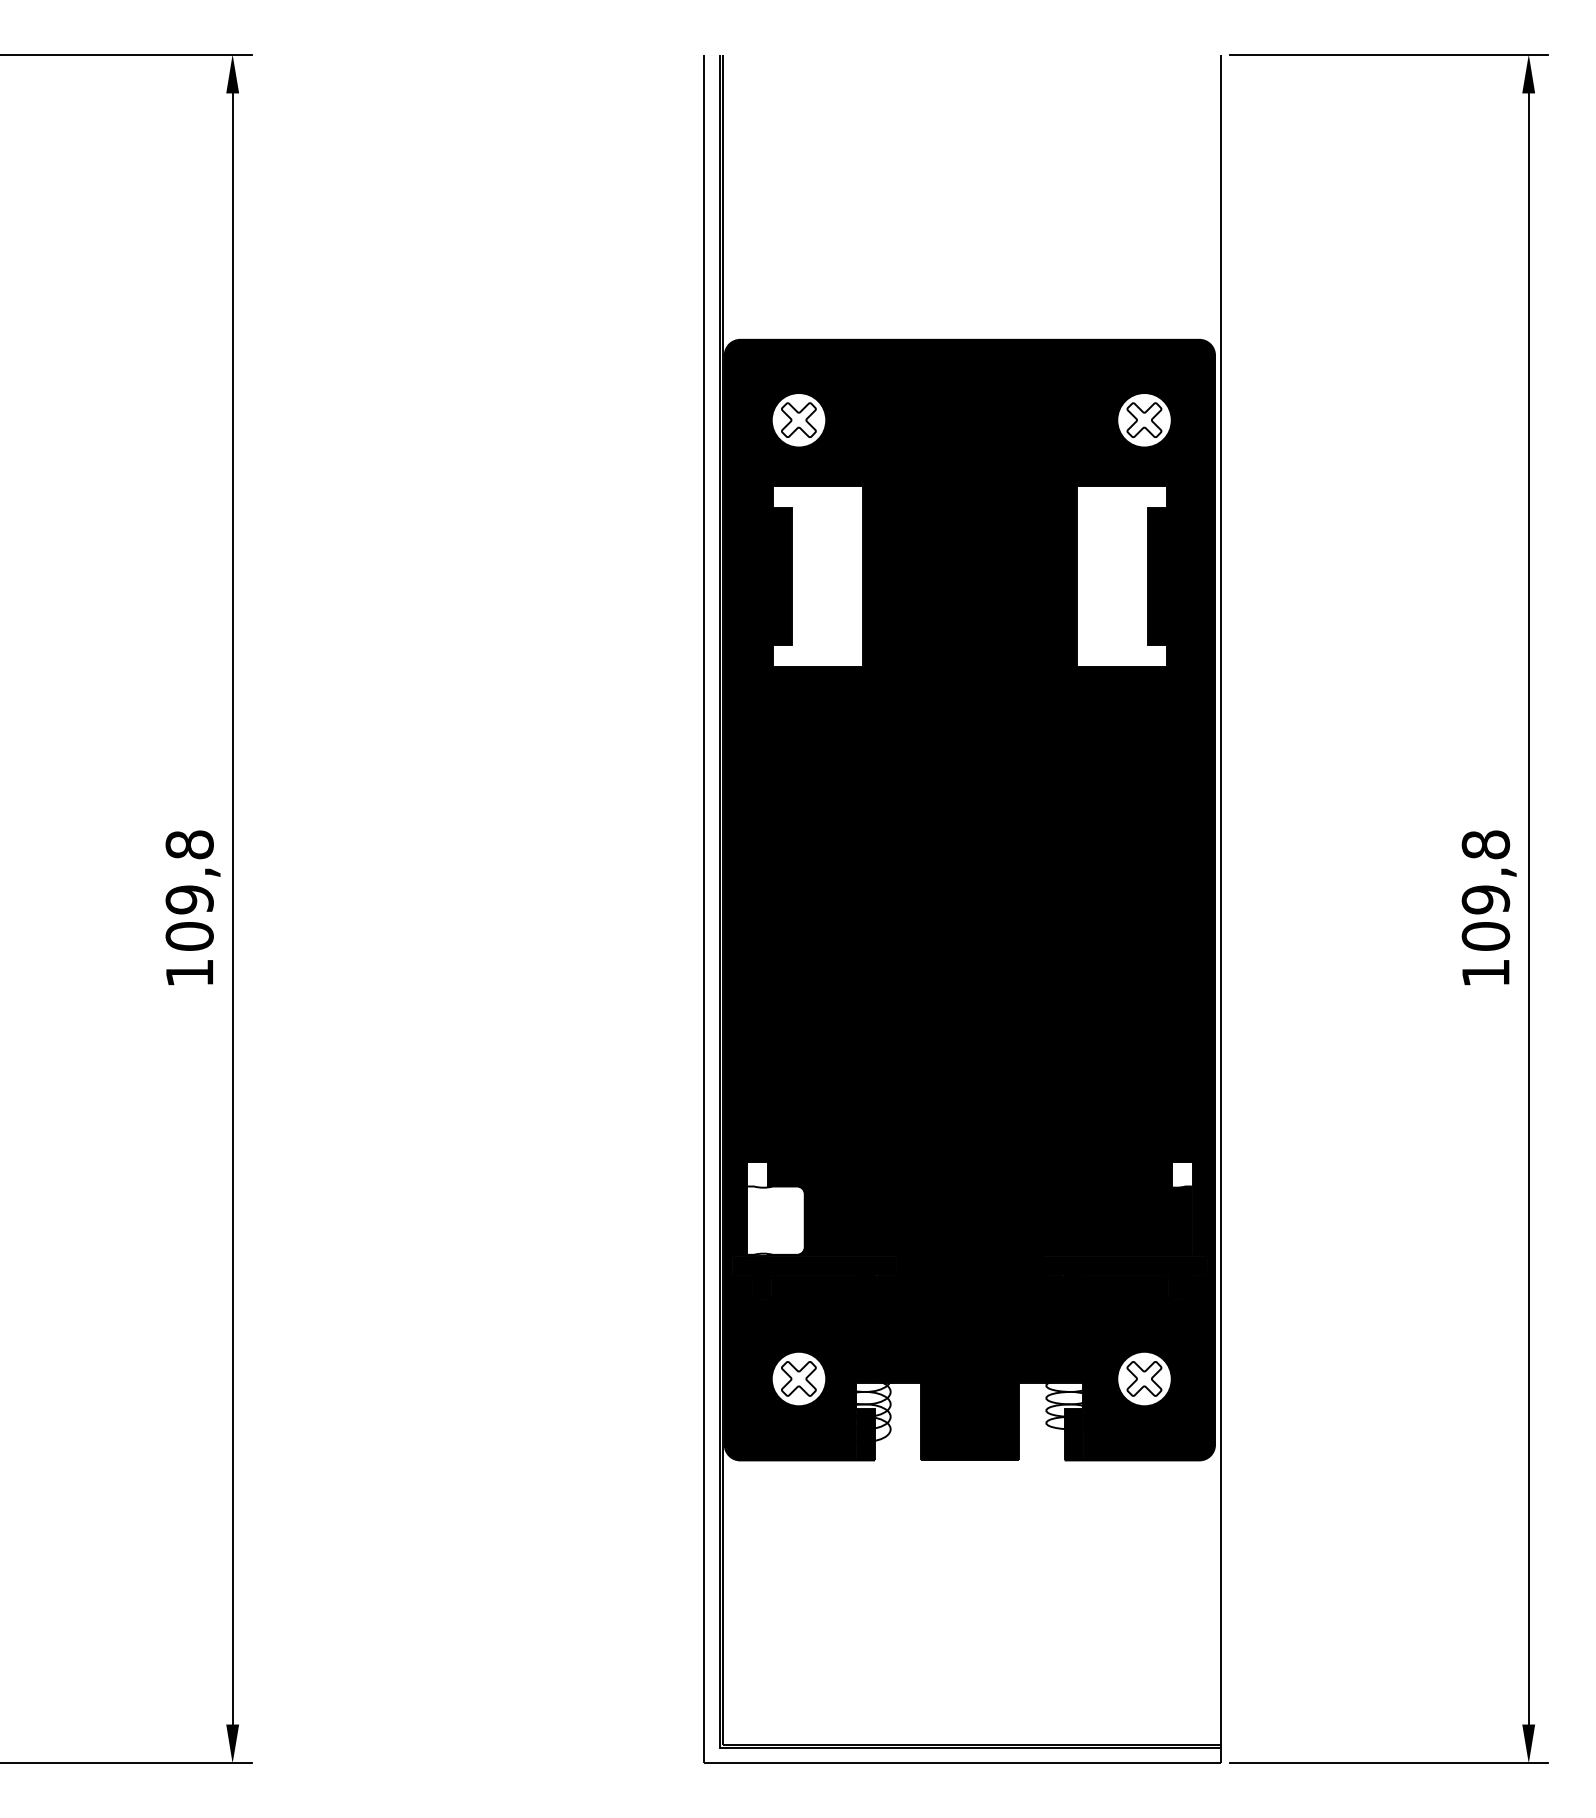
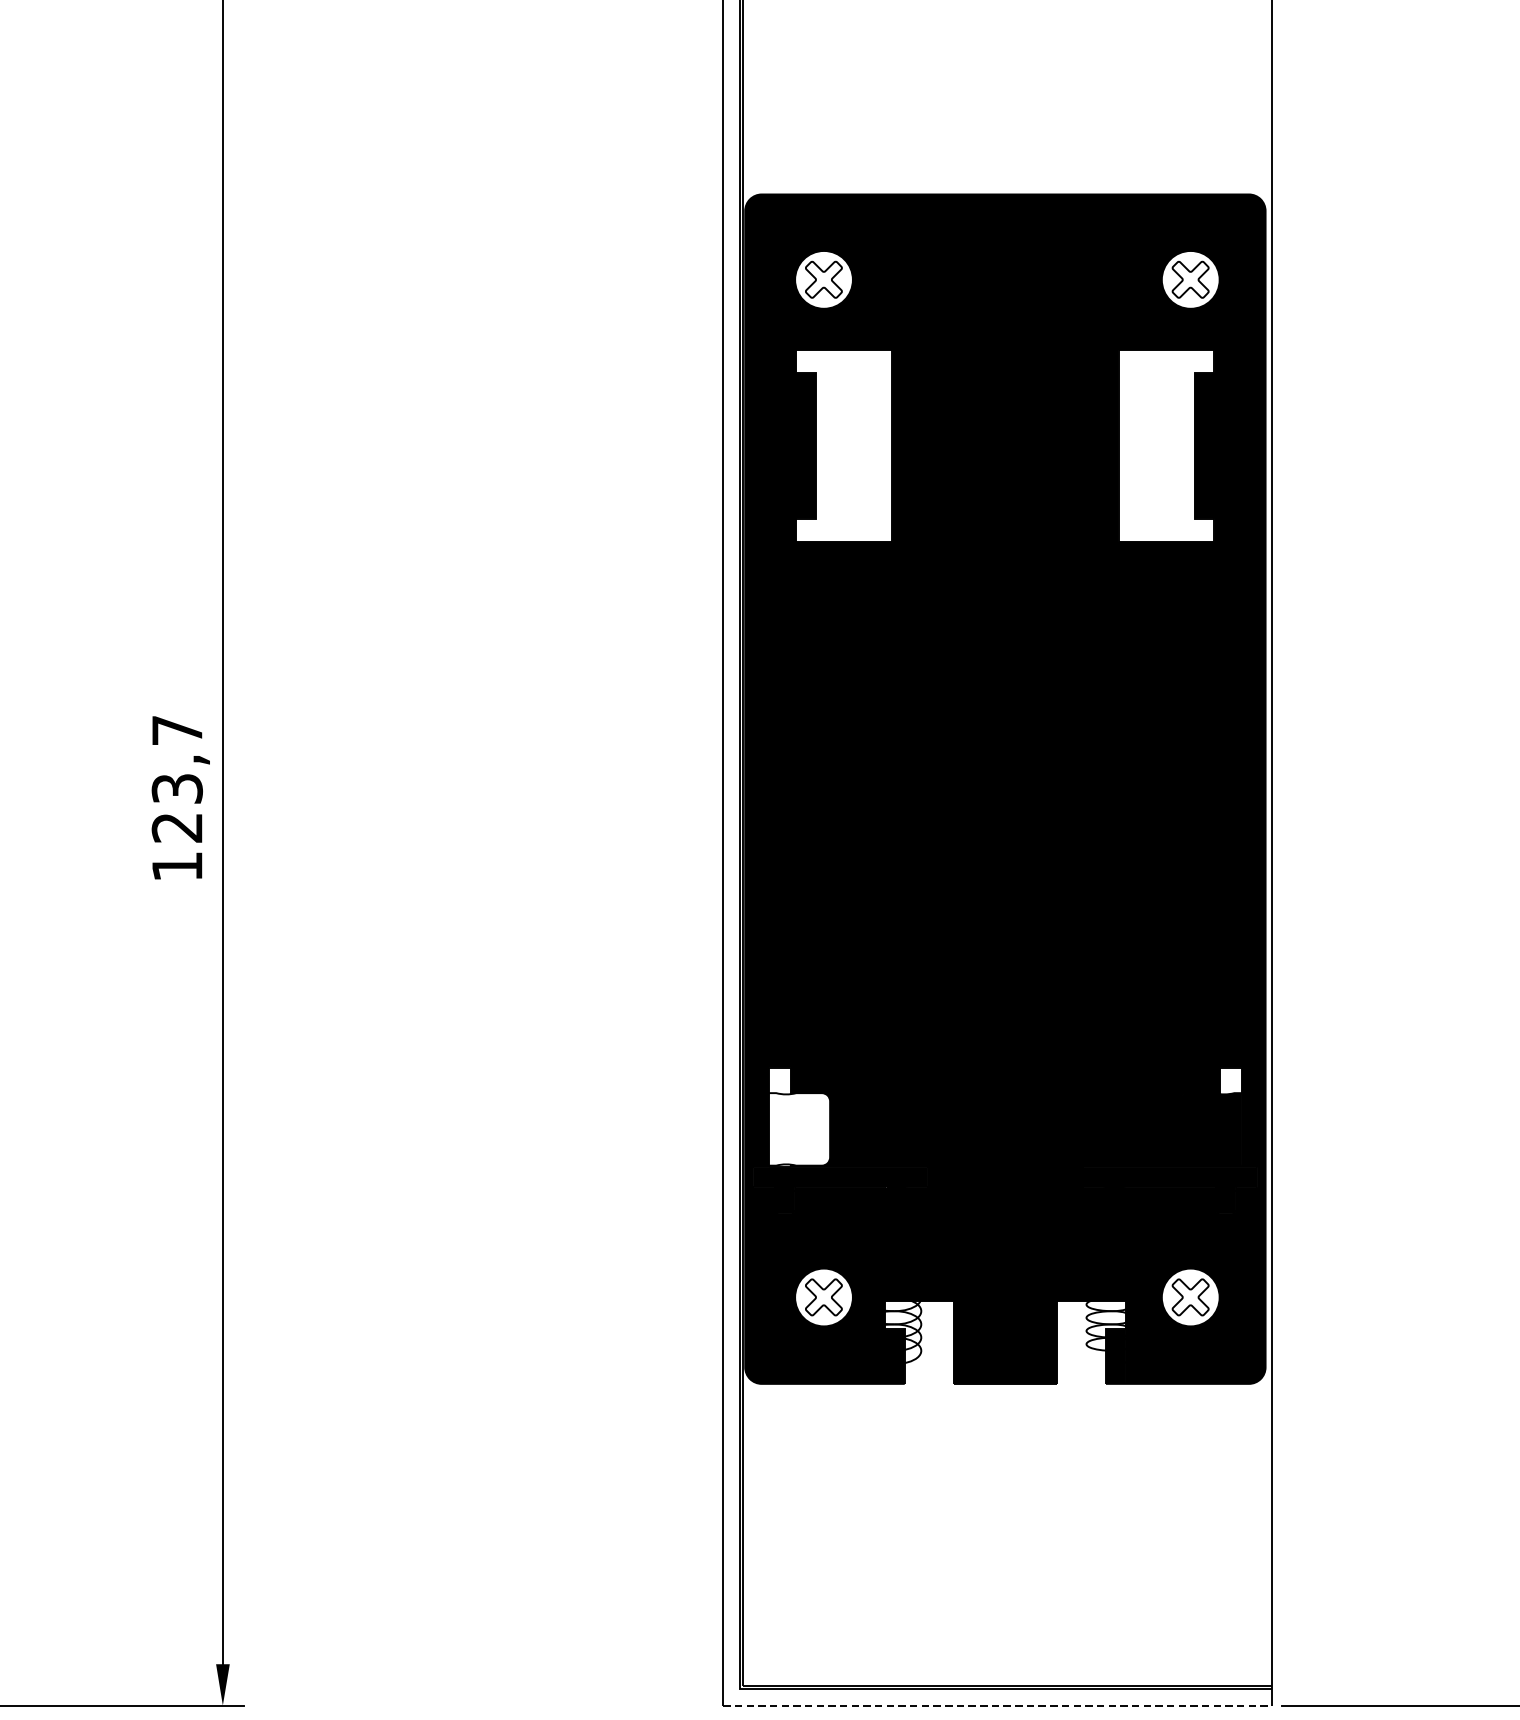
text: (189, 890) -> (177, 778), 109,8 -> 123,7
line: (962, 1763) -> (997, 1705), solid -> dashed

